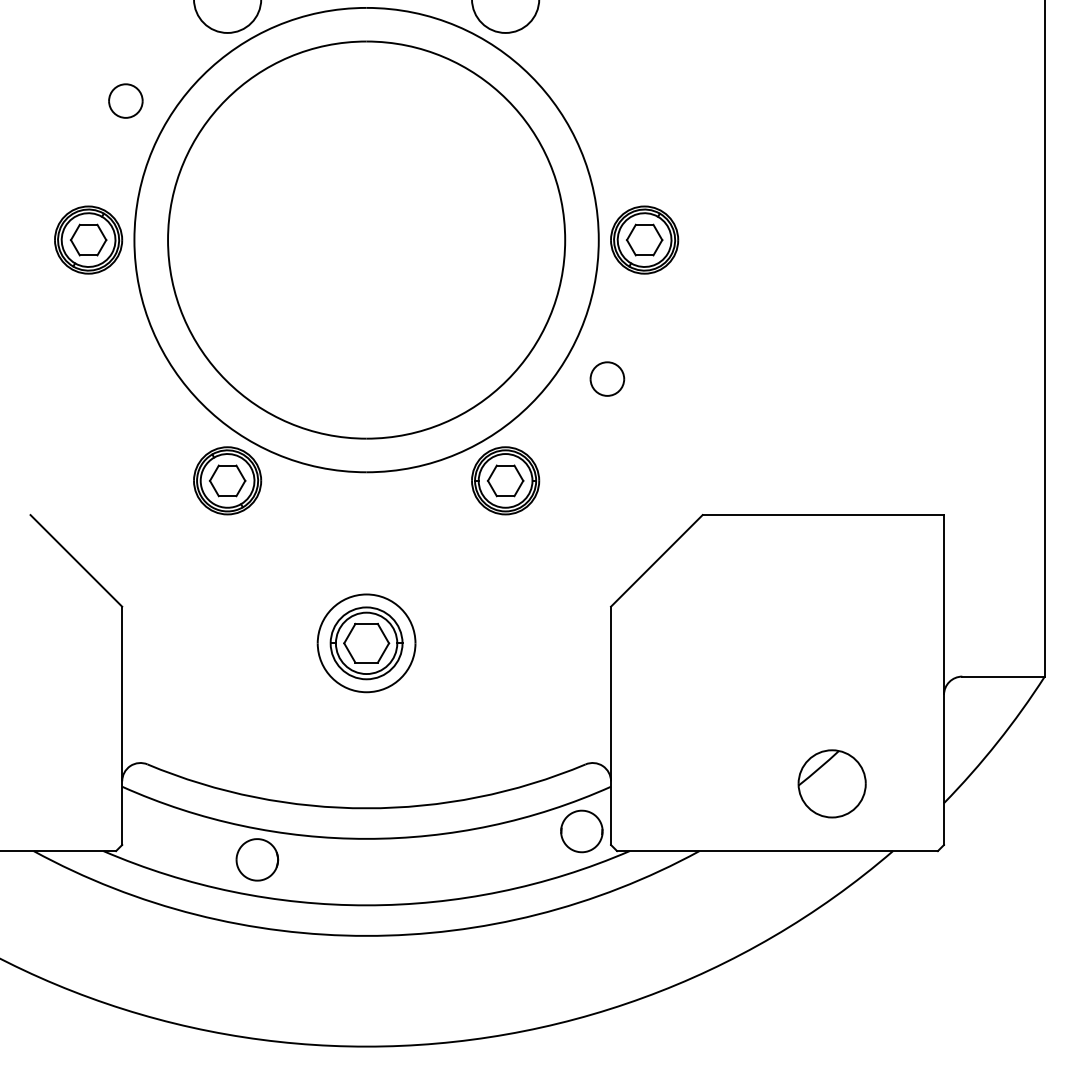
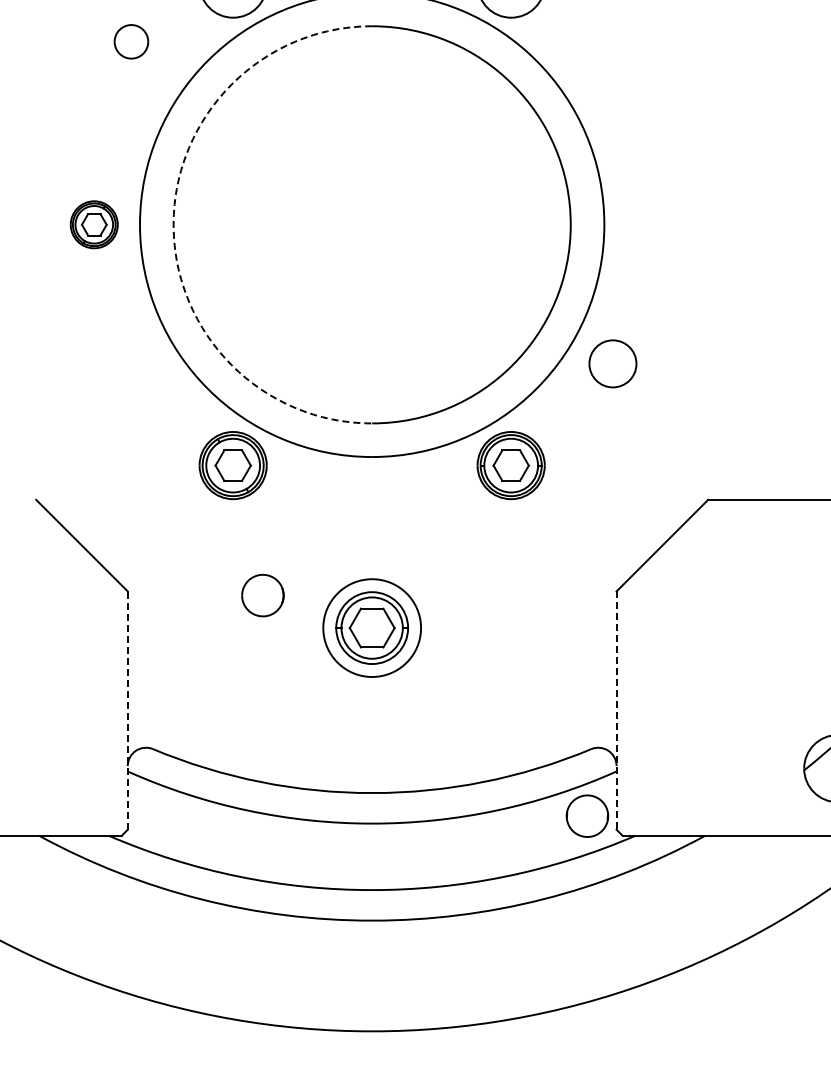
part: (125, 100) -> (131, 41), moved
part: (88, 239) -> (94, 224), size x0.7
part: (644, 239) -> (650, 224), removed
arc: (168, 240) -> (174, 225), solid -> dashed
part: (607, 378) -> (613, 363), size x1.4
line: (122, 725) -> (128, 710), solid -> dashed
line: (611, 726) -> (617, 711), solid -> dashed
part: (257, 859) -> (263, 595), moved

